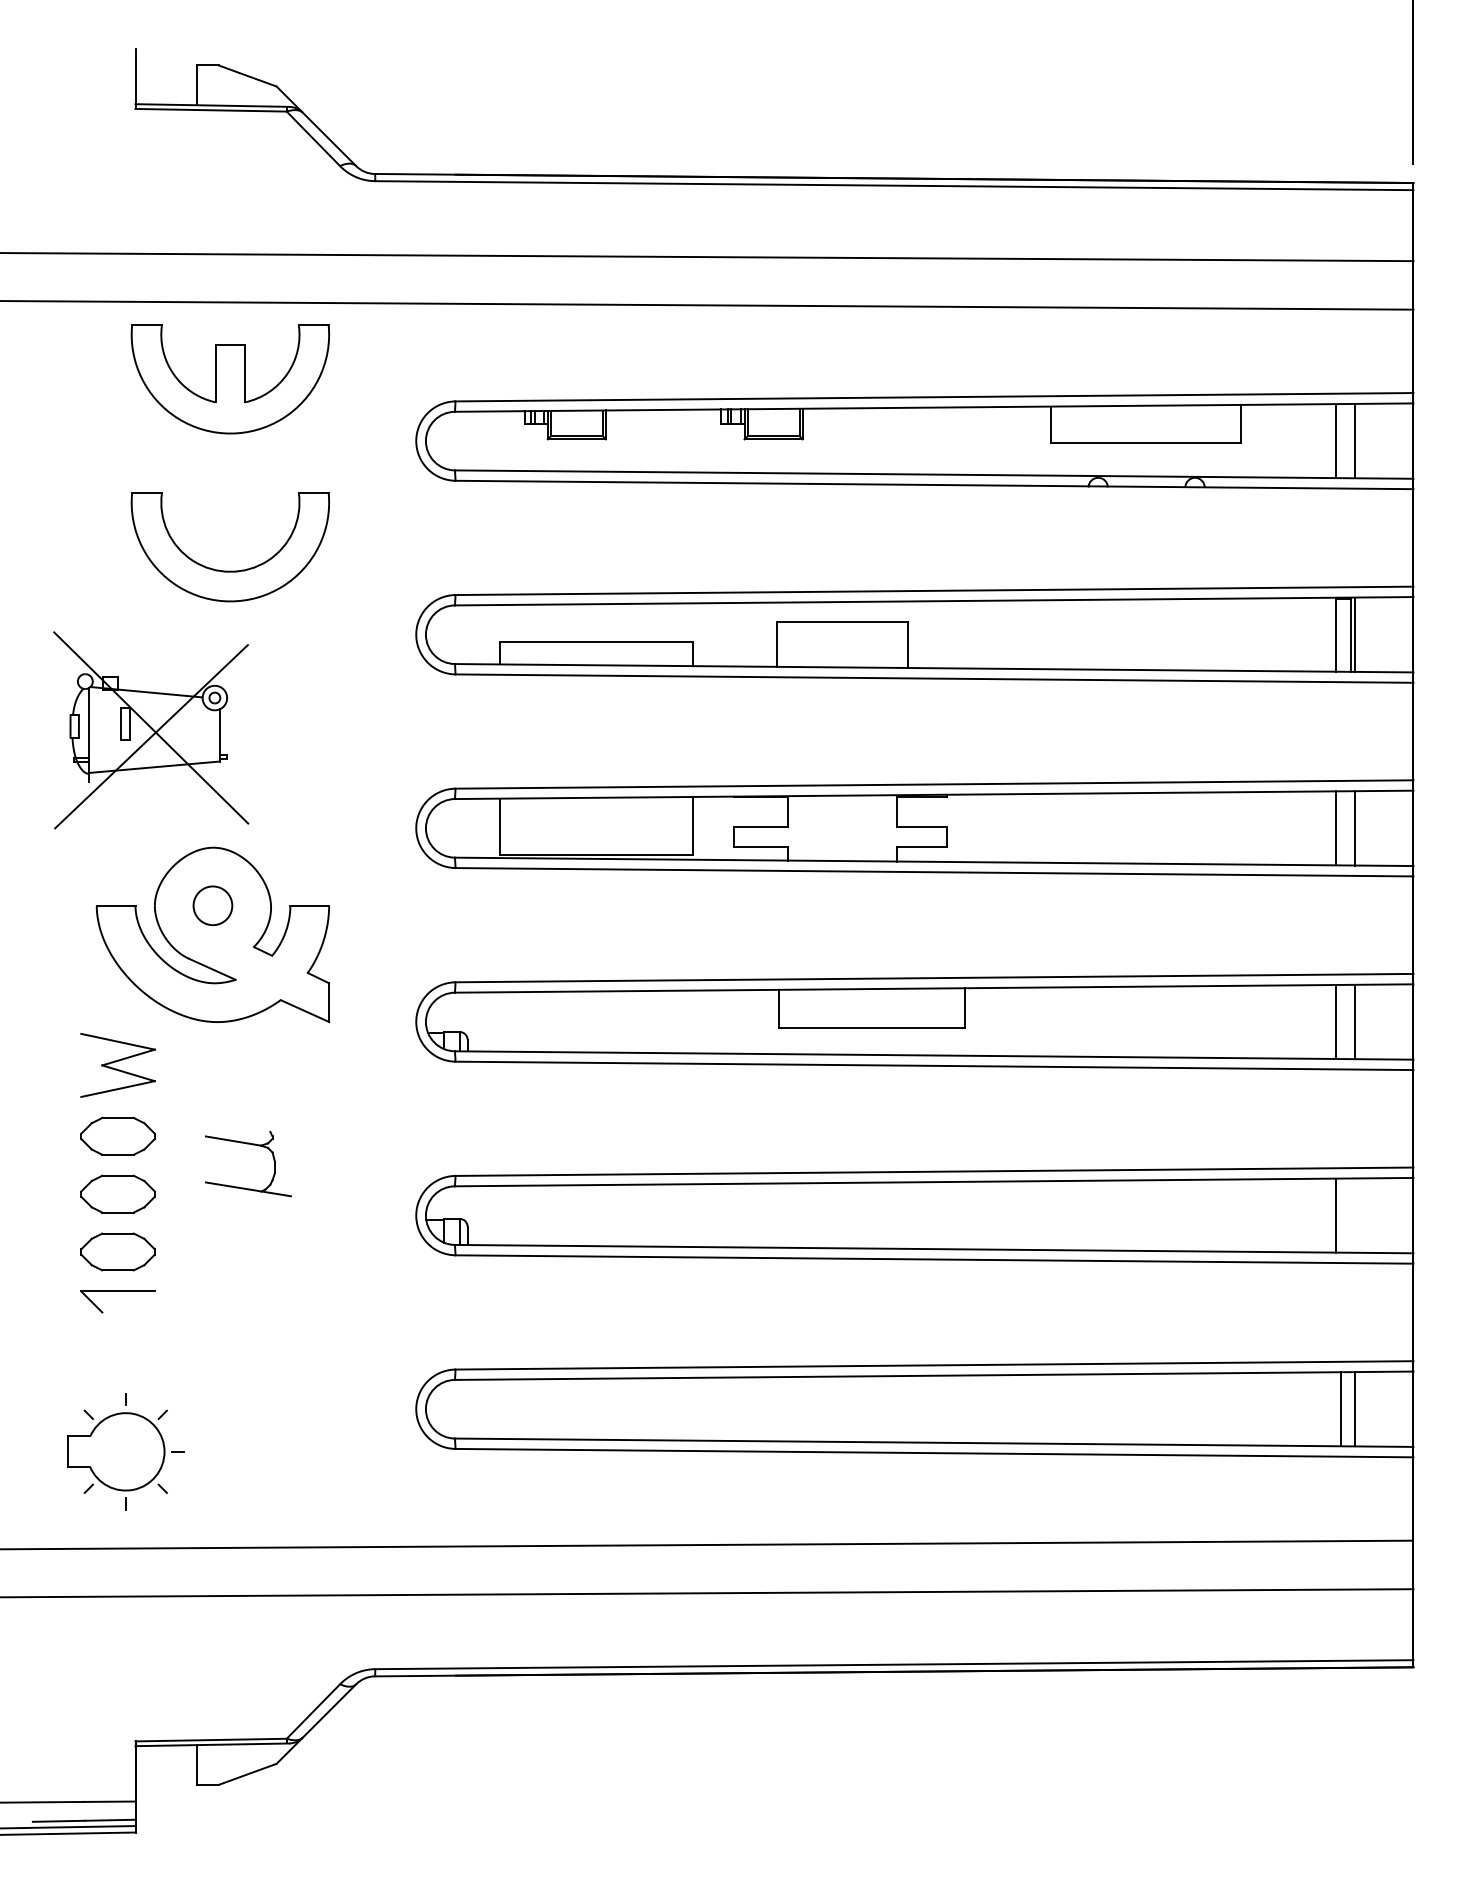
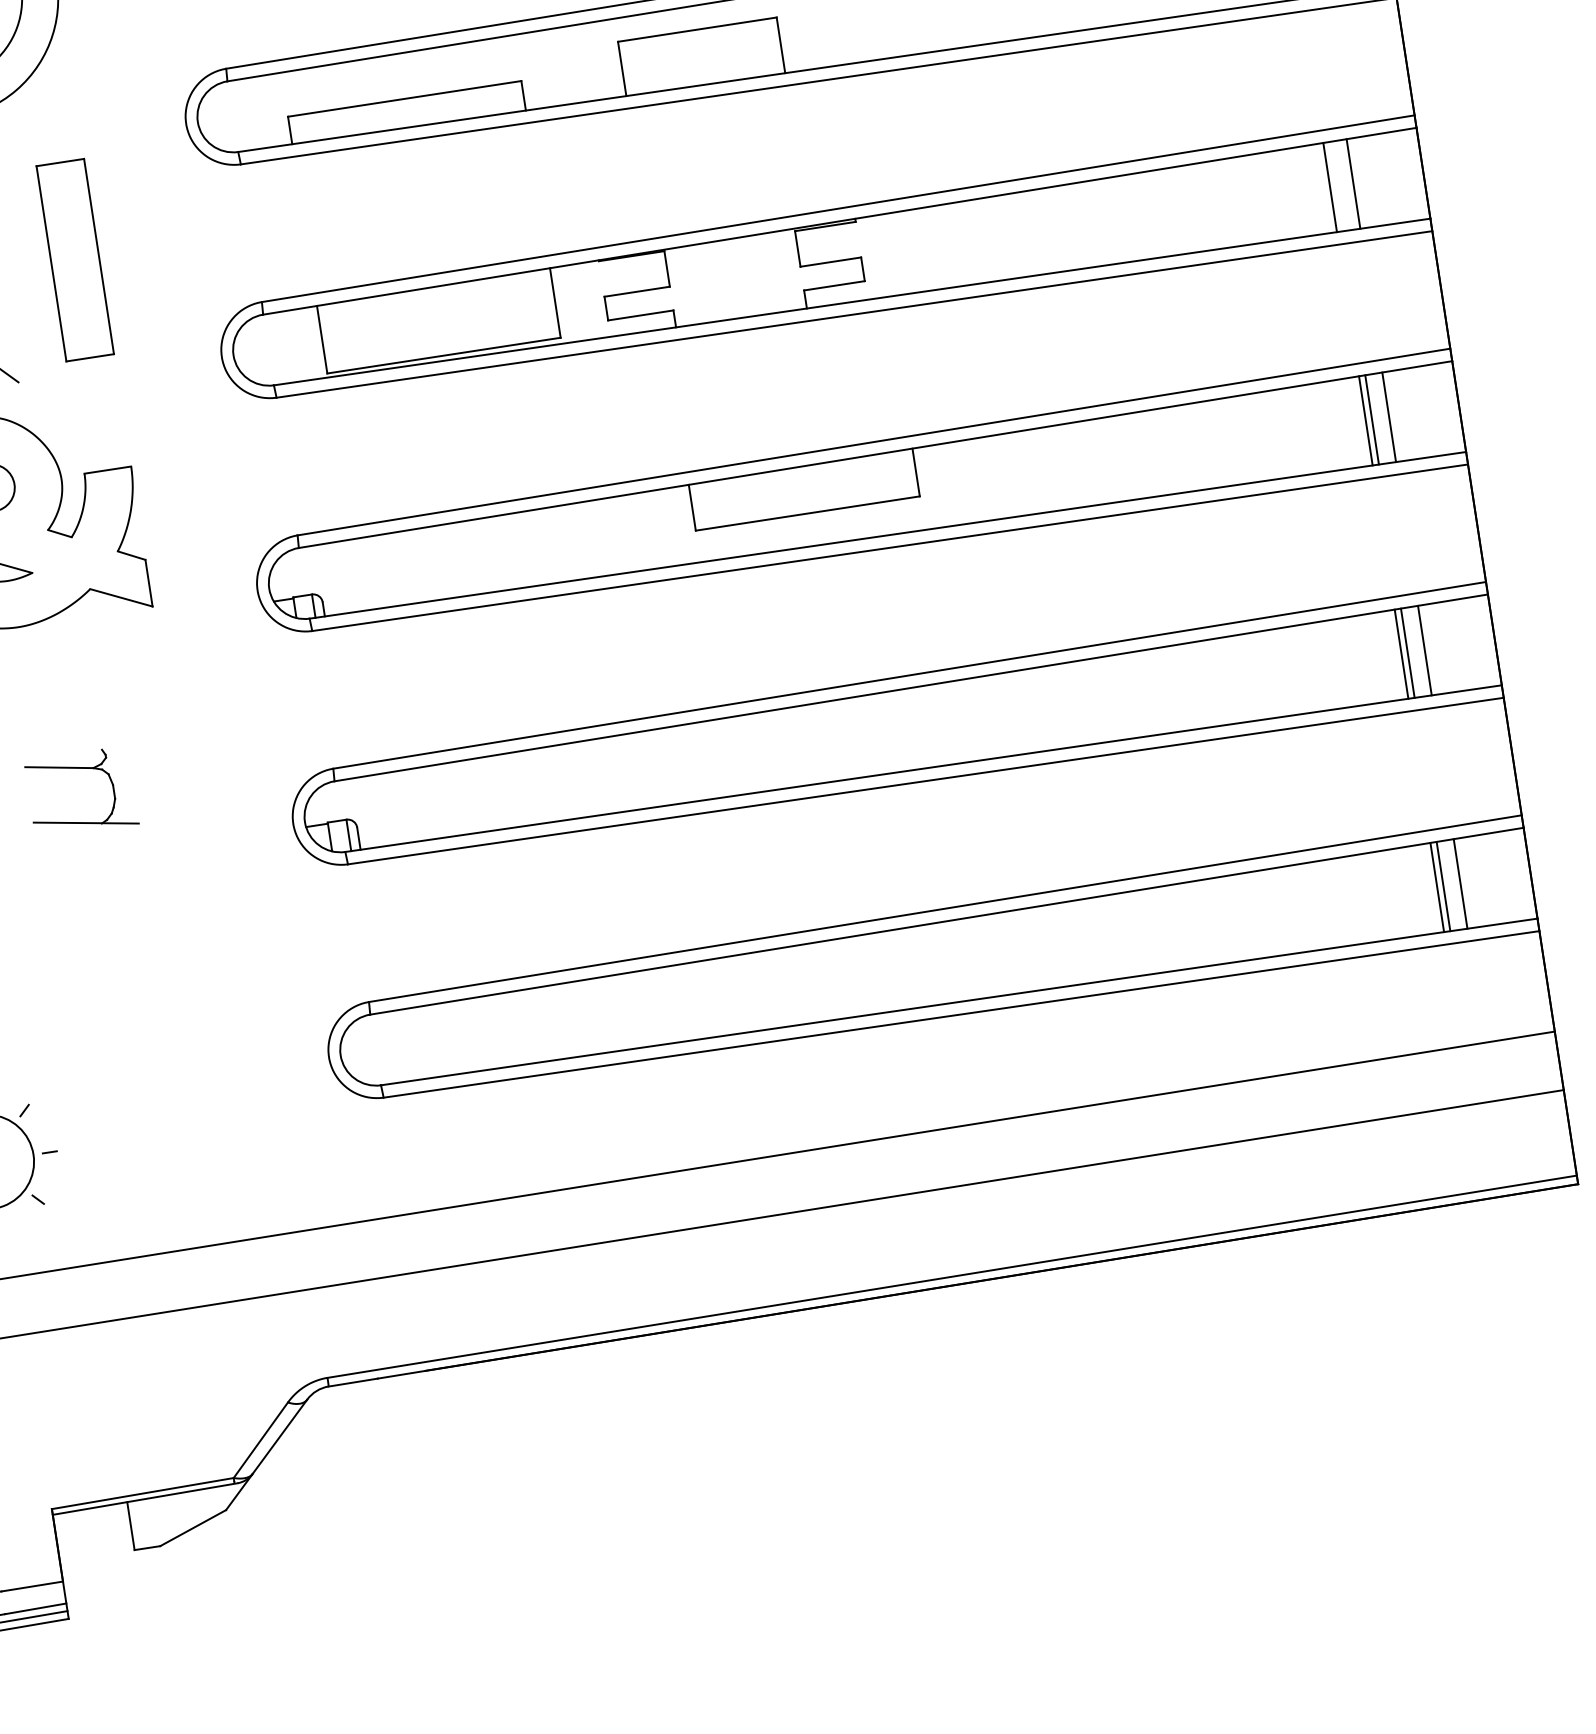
part: (309, 731) -> (75, 260), added
line: (1341, 1021) -> (1372, 419), added
line: (1341, 1215) -> (1408, 653), added
line: (1355, 1215) -> (1425, 650), added
line: (1336, 1409) -> (1437, 887), added

